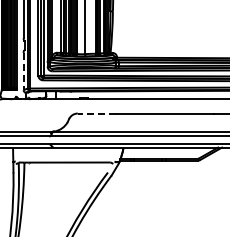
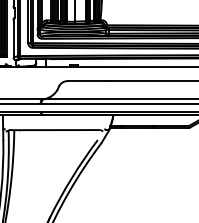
line: (23, 71) -> (13, 39), dashed -> solid
line: (96, 113) -> (86, 81), dashed -> solid

